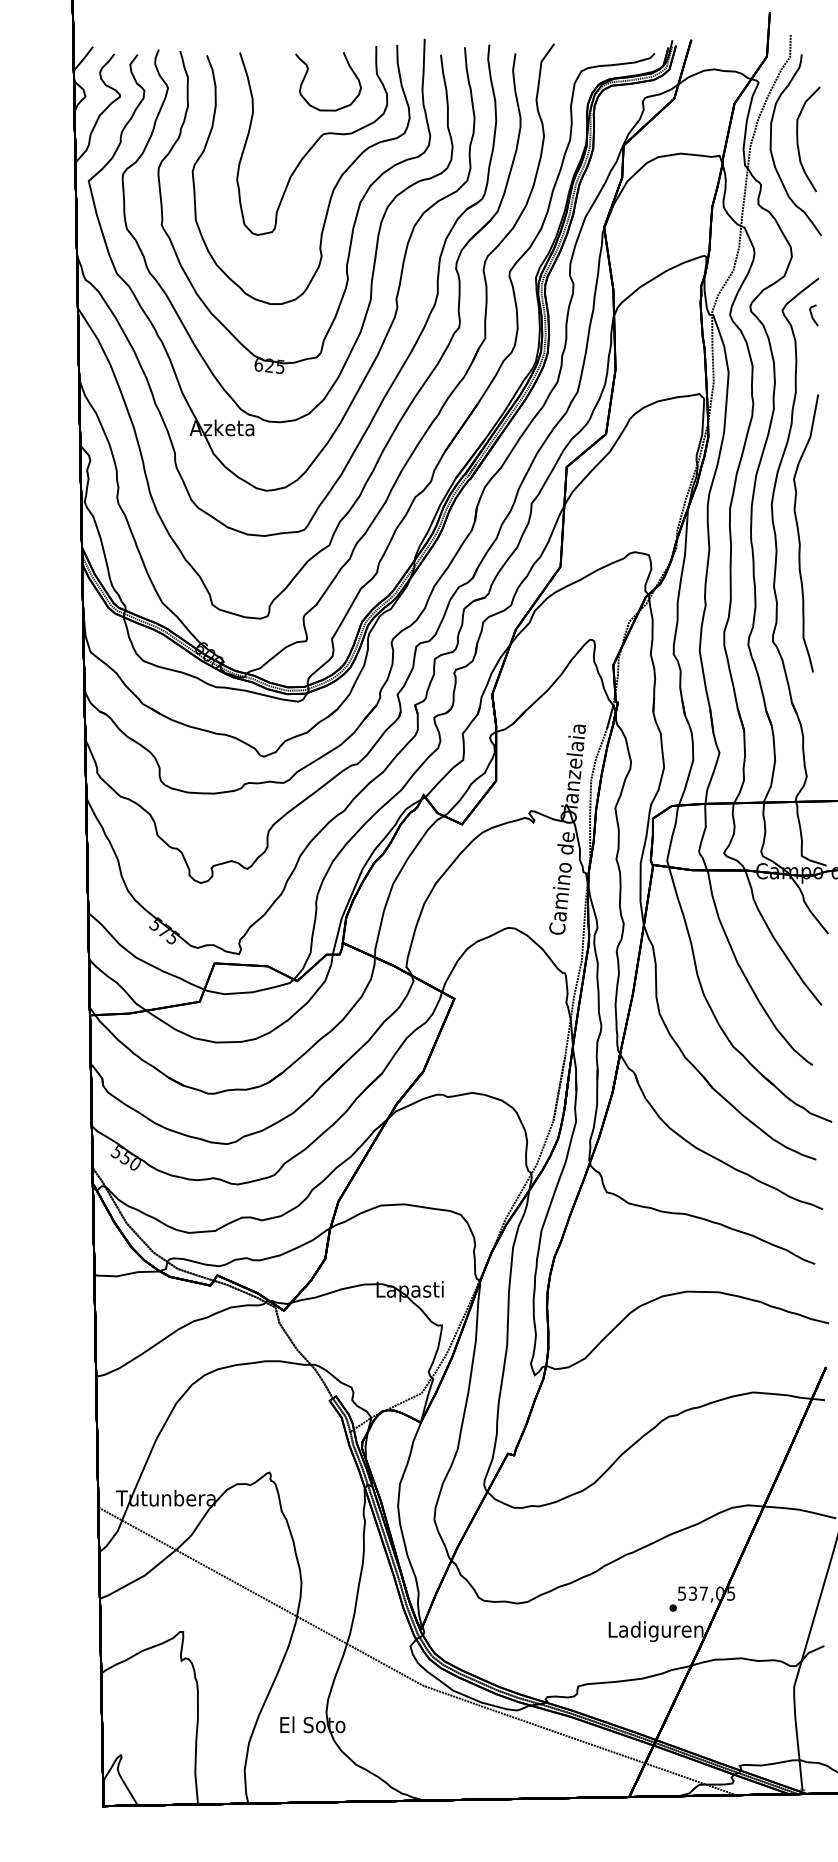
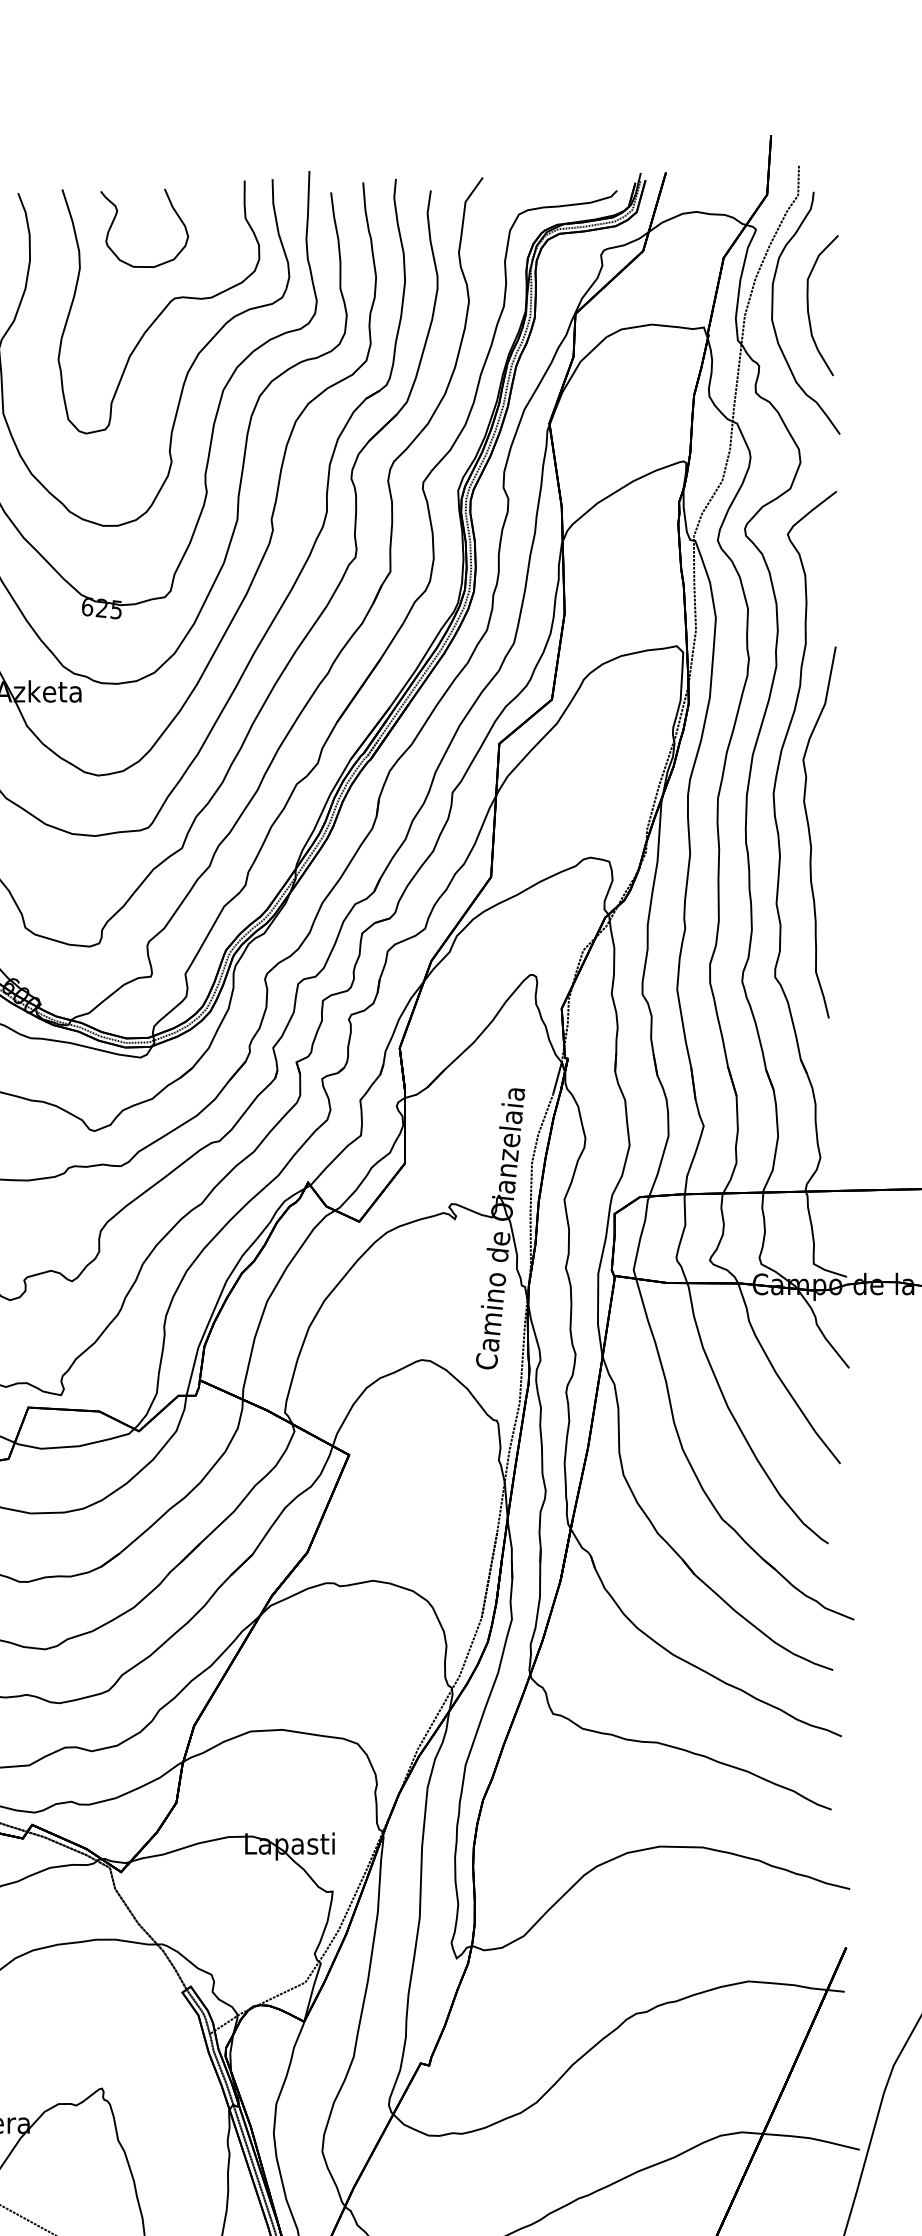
part: (308, 71) -> (117, 214), moved
line: (812, 315) -> (828, 541), removed

